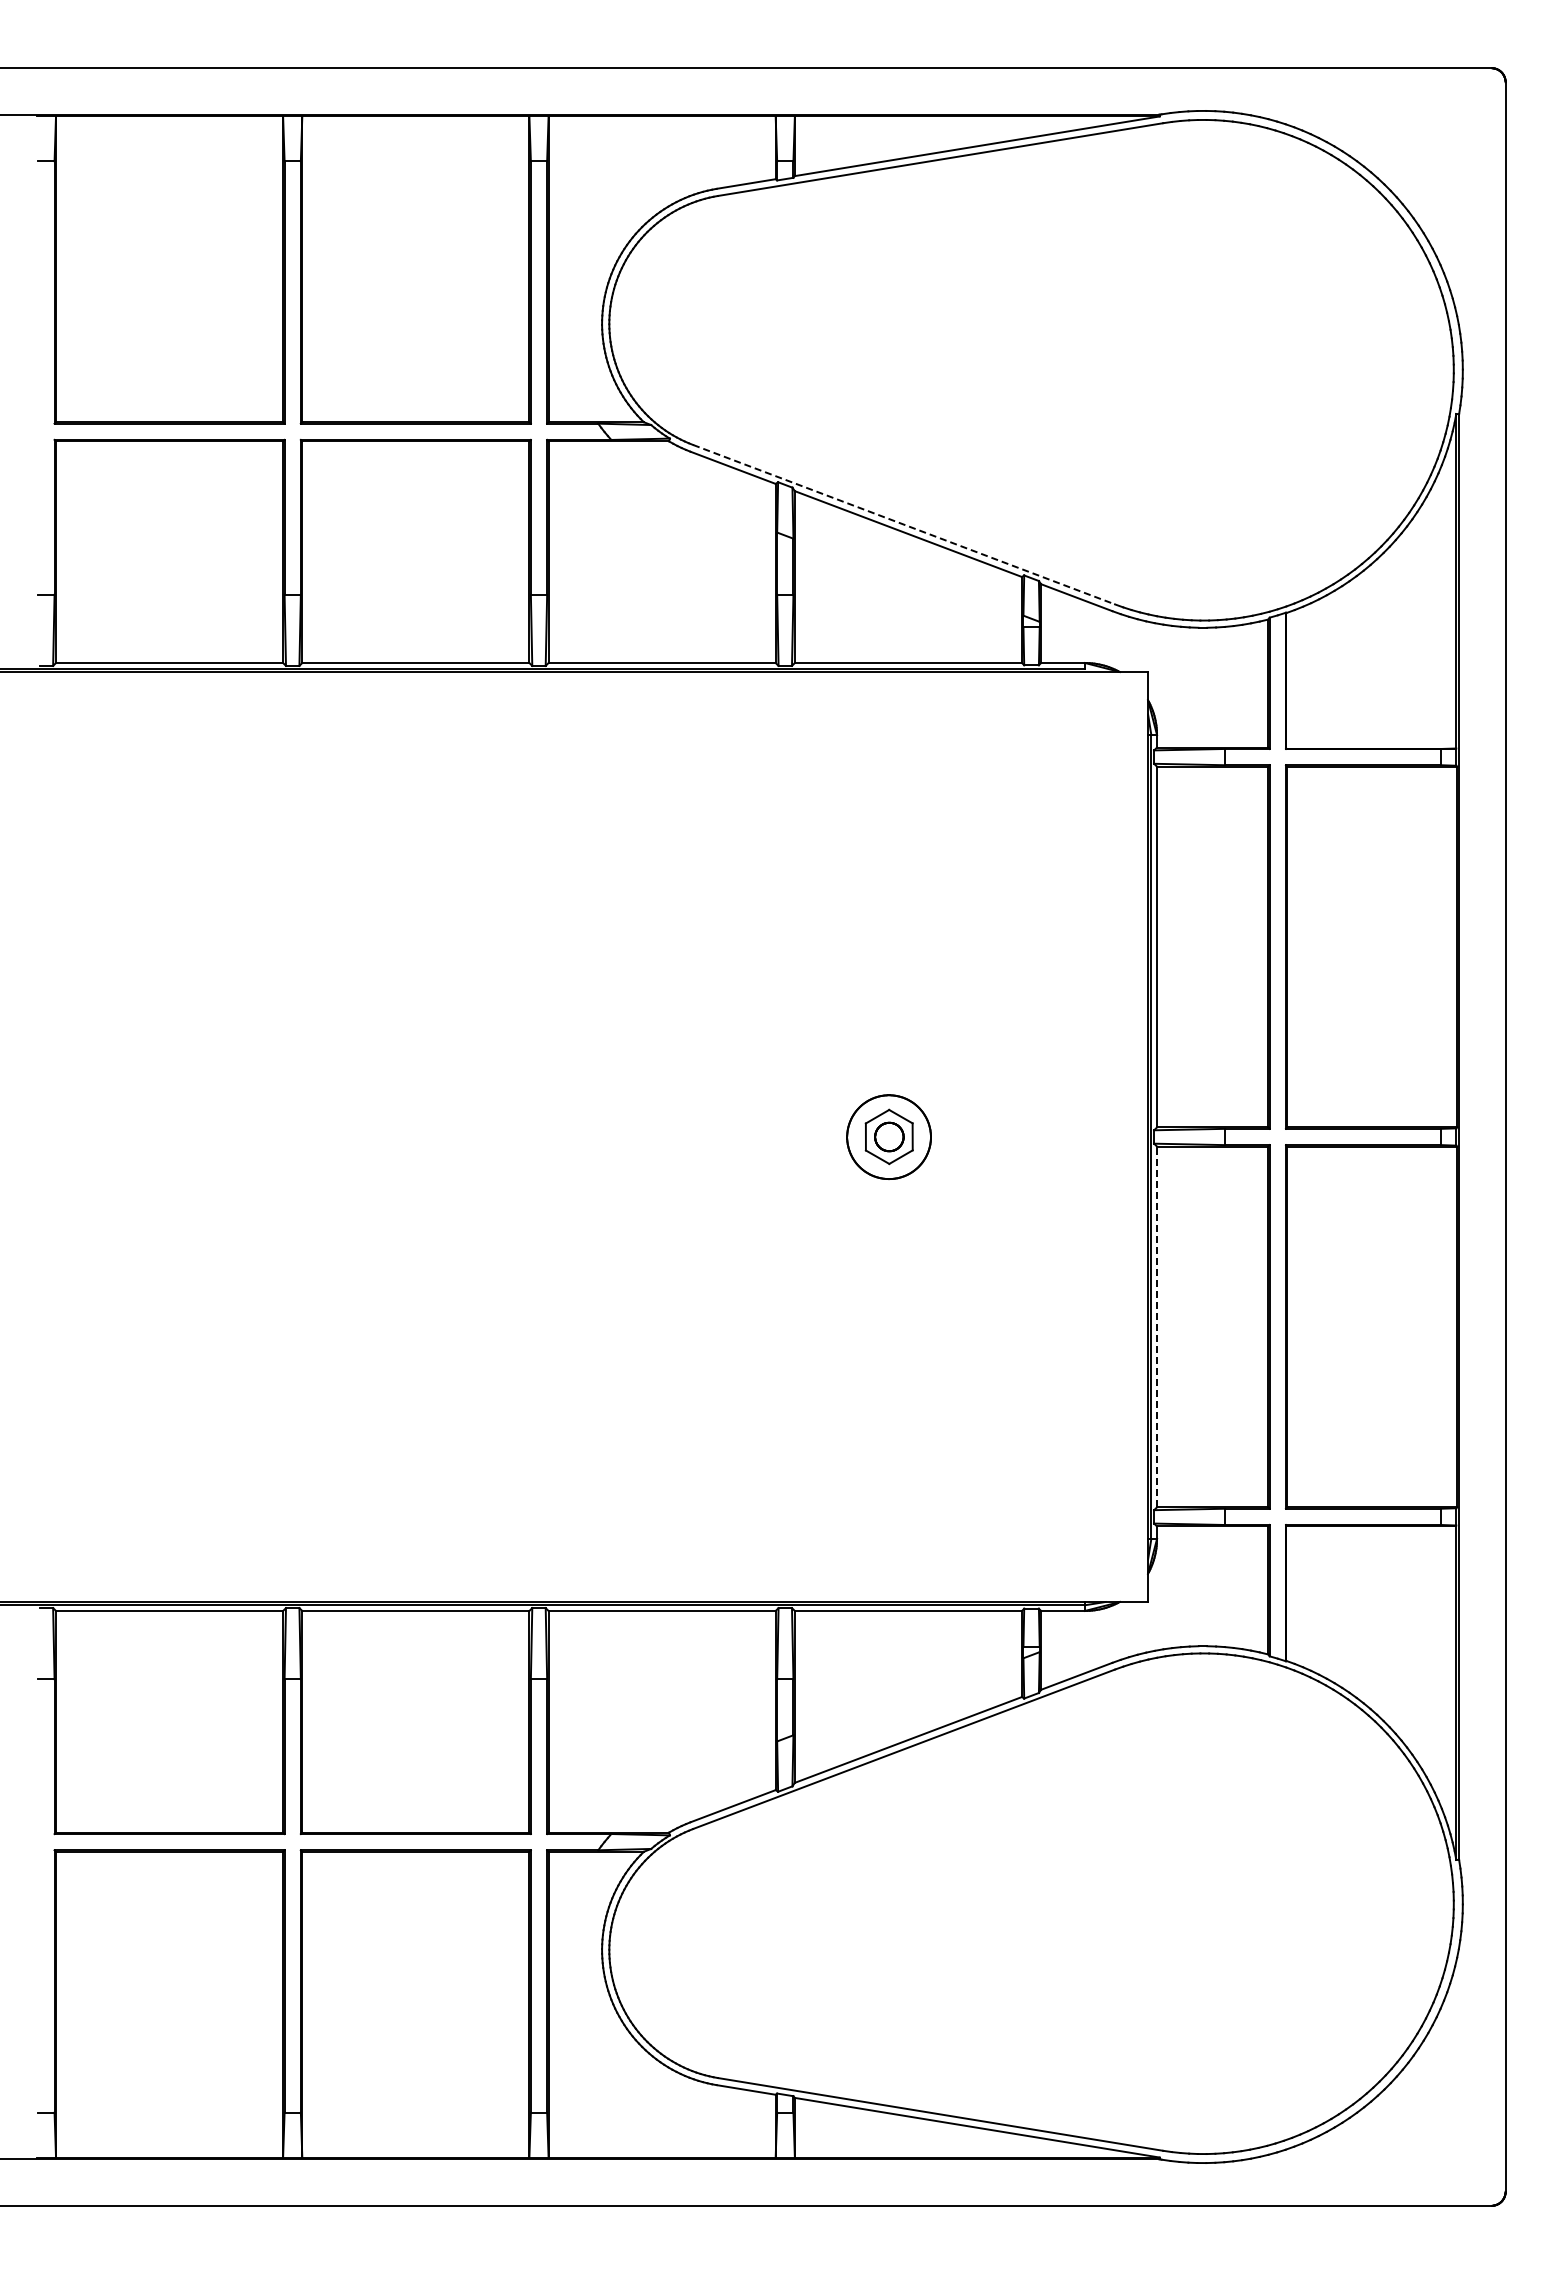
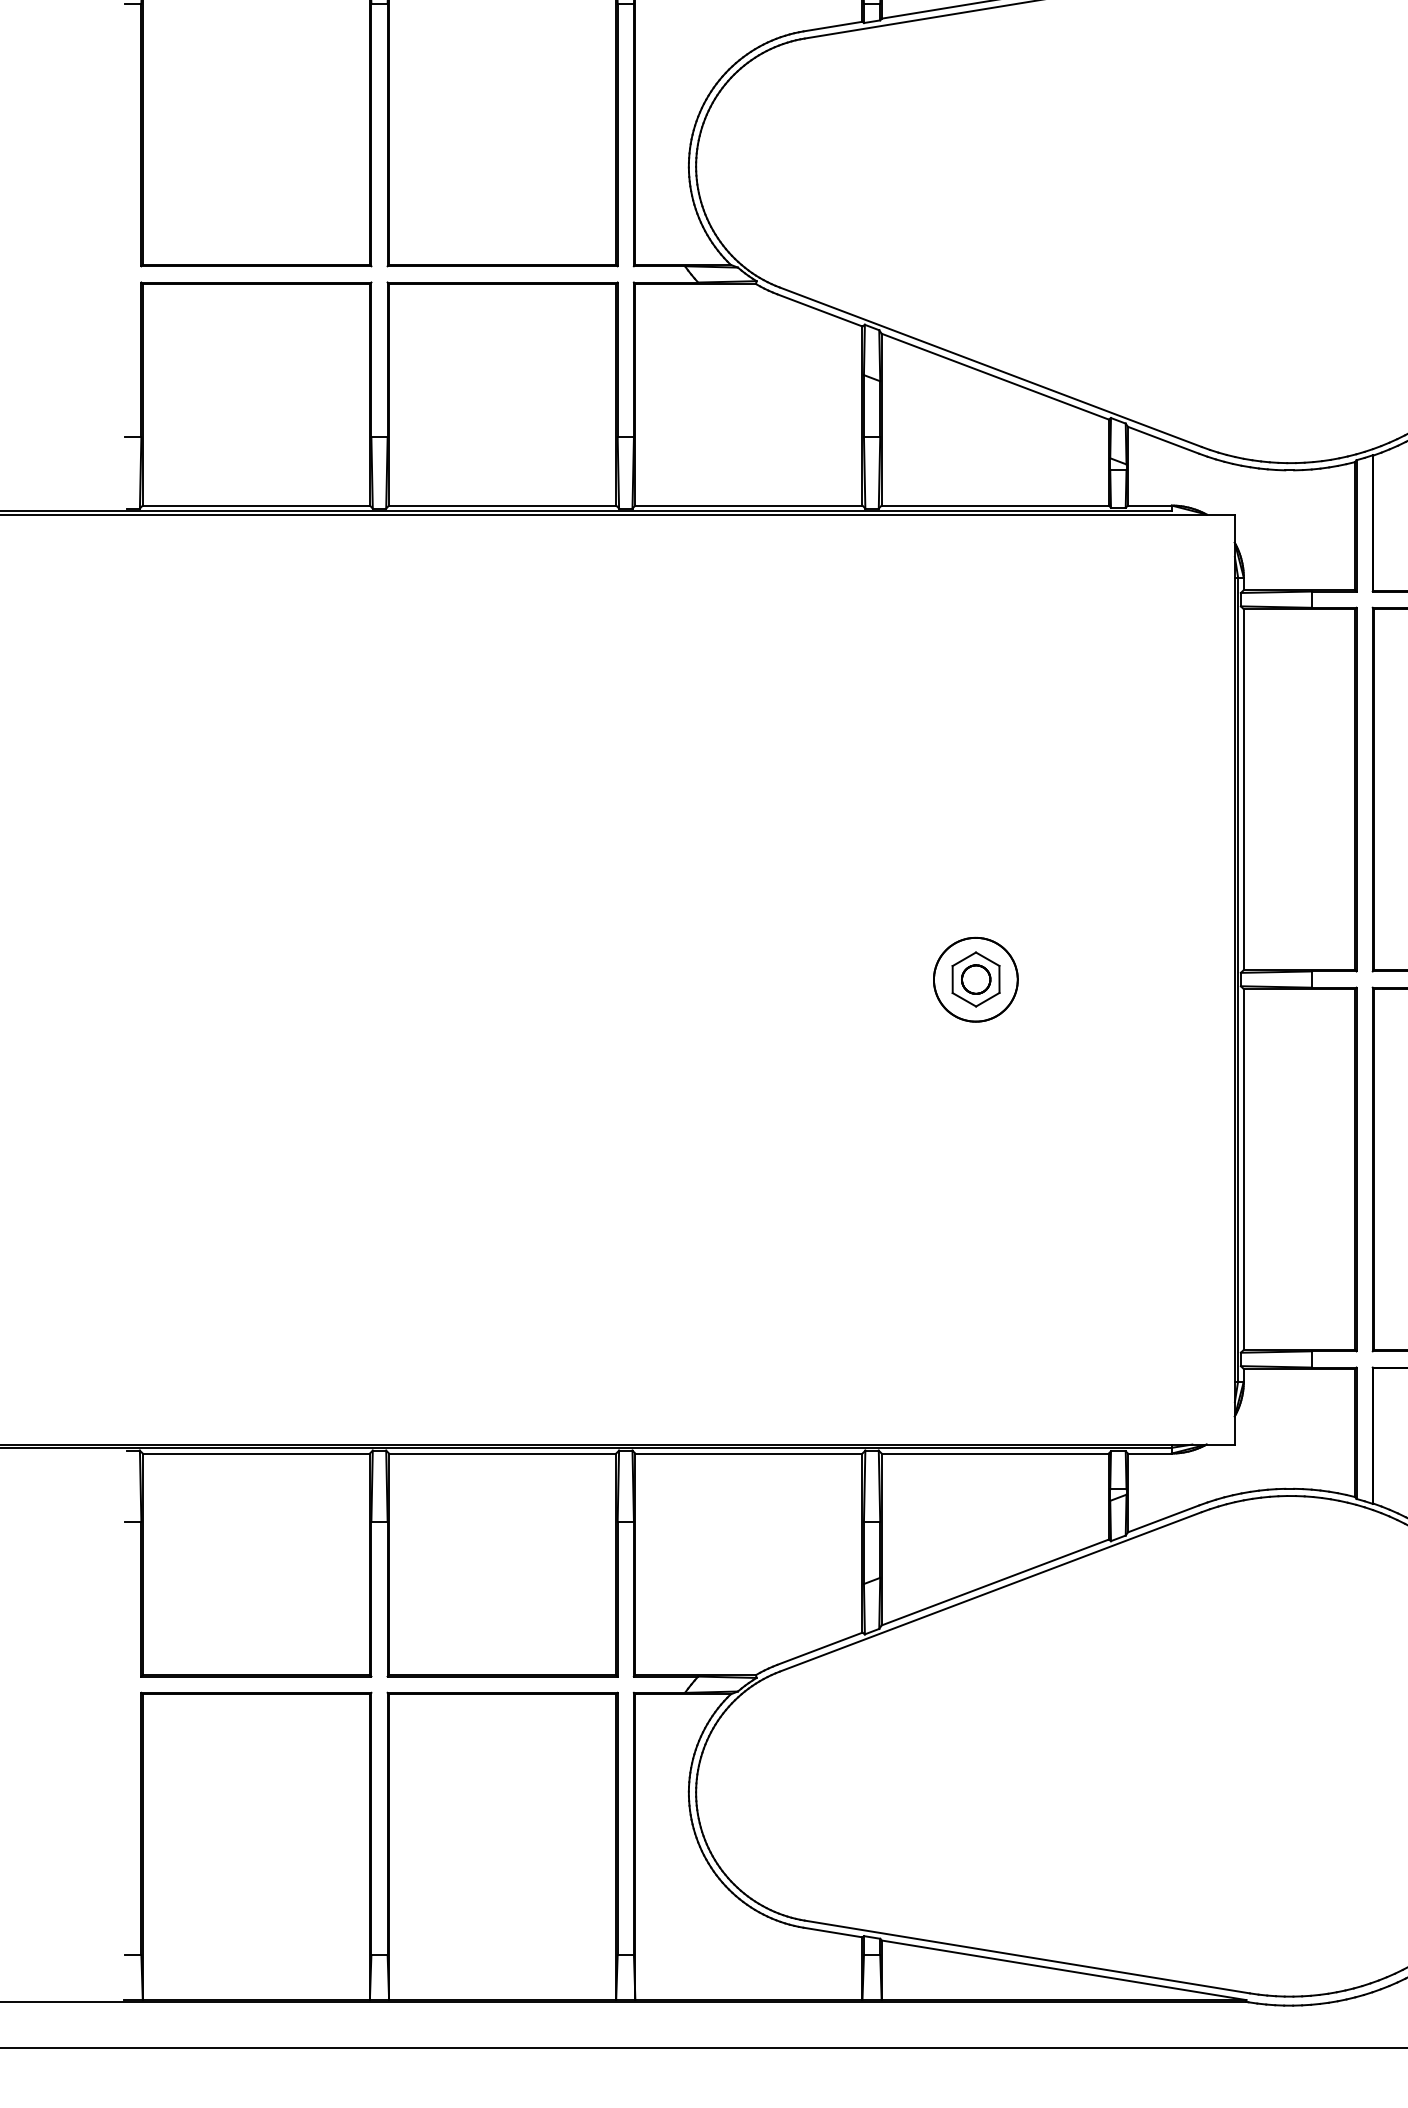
line: (904, 524) -> (991, 367), dashed -> solid
line: (1157, 1326) -> (1244, 1169), dashed -> solid

